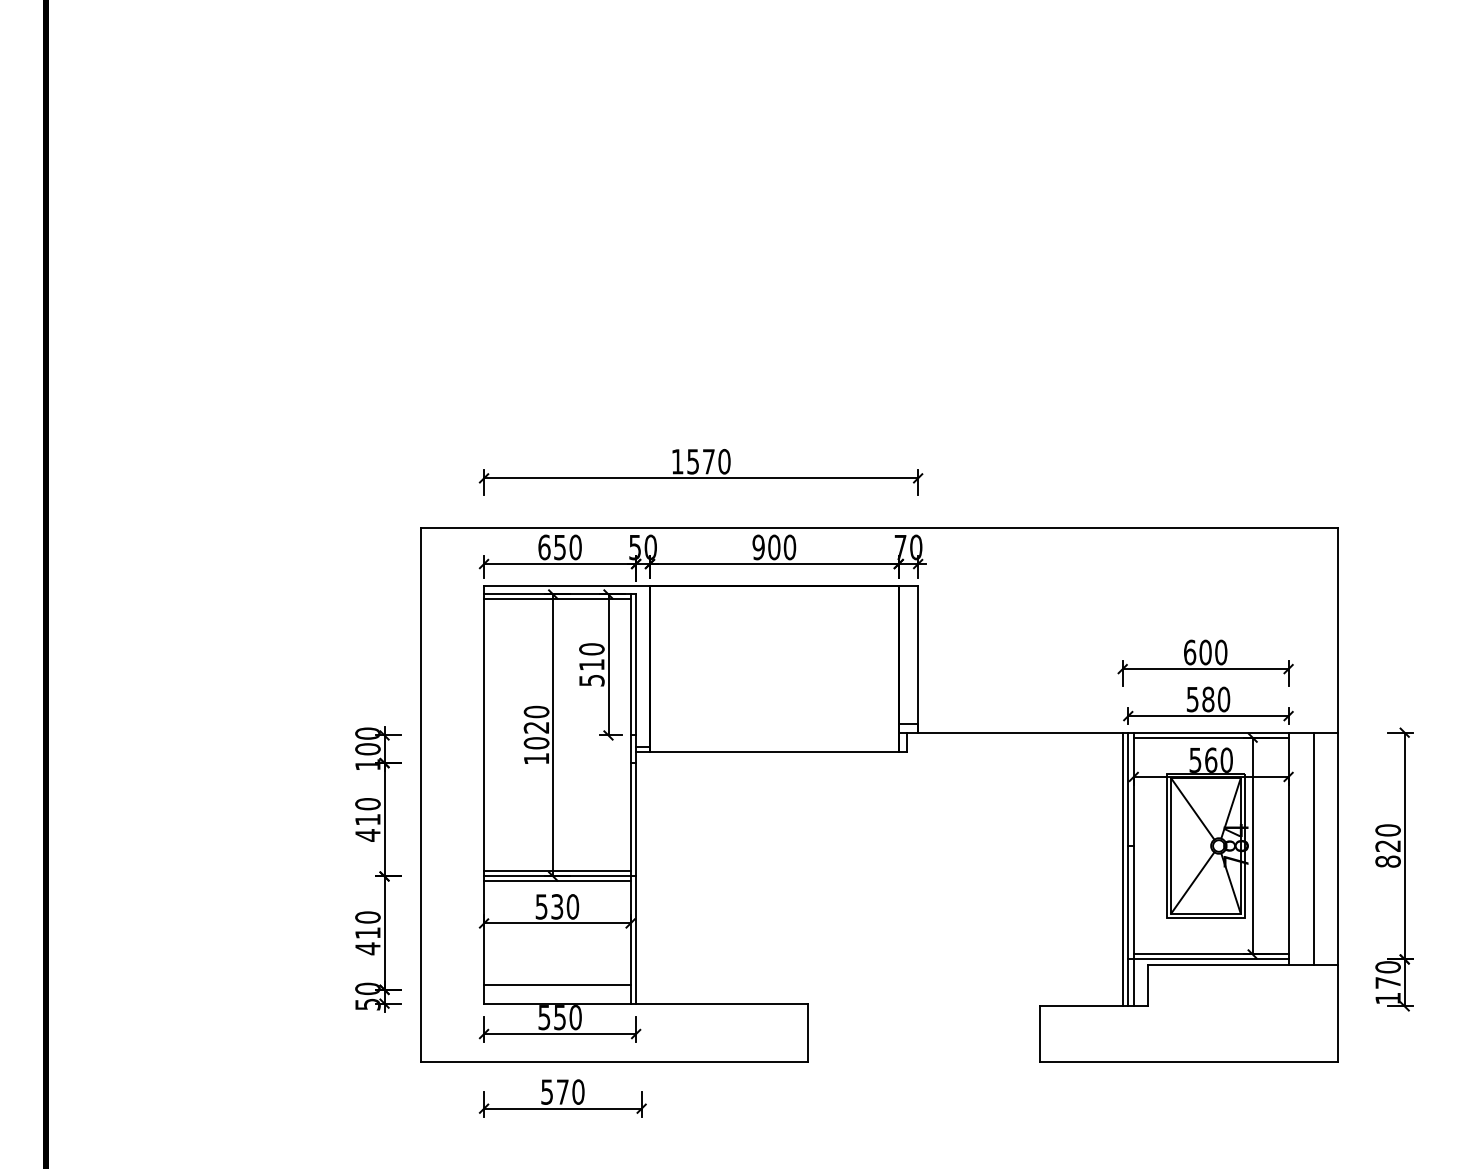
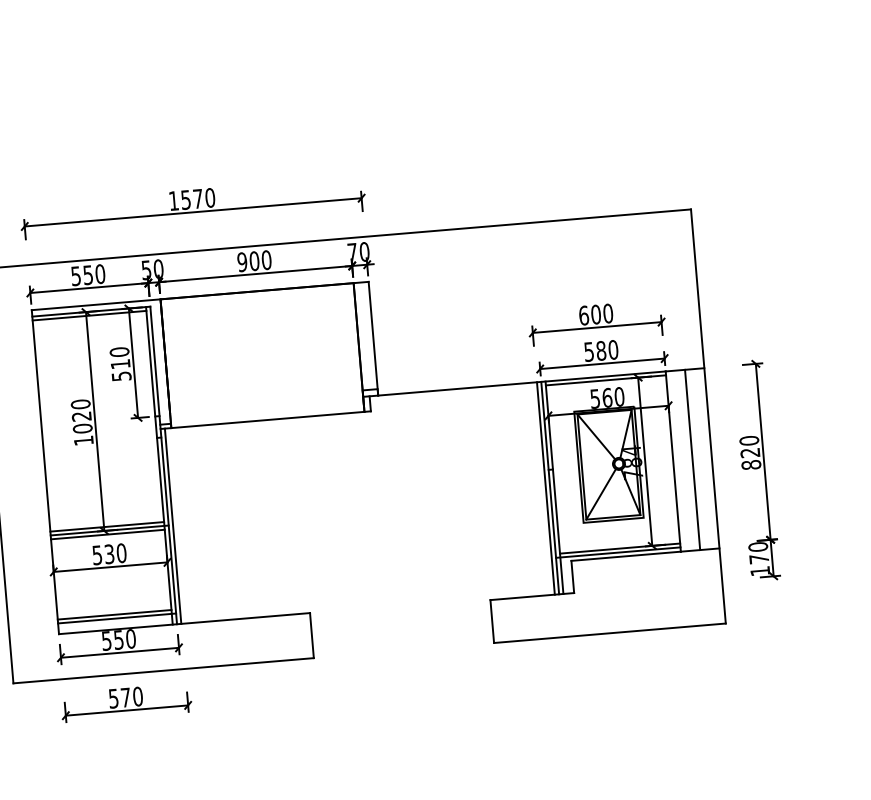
text: (544, 547) -> (76, 276), 650 -> 550
line: (641, 877) -> (172, 525), added
line: (560, 989) -> (117, 618), added

